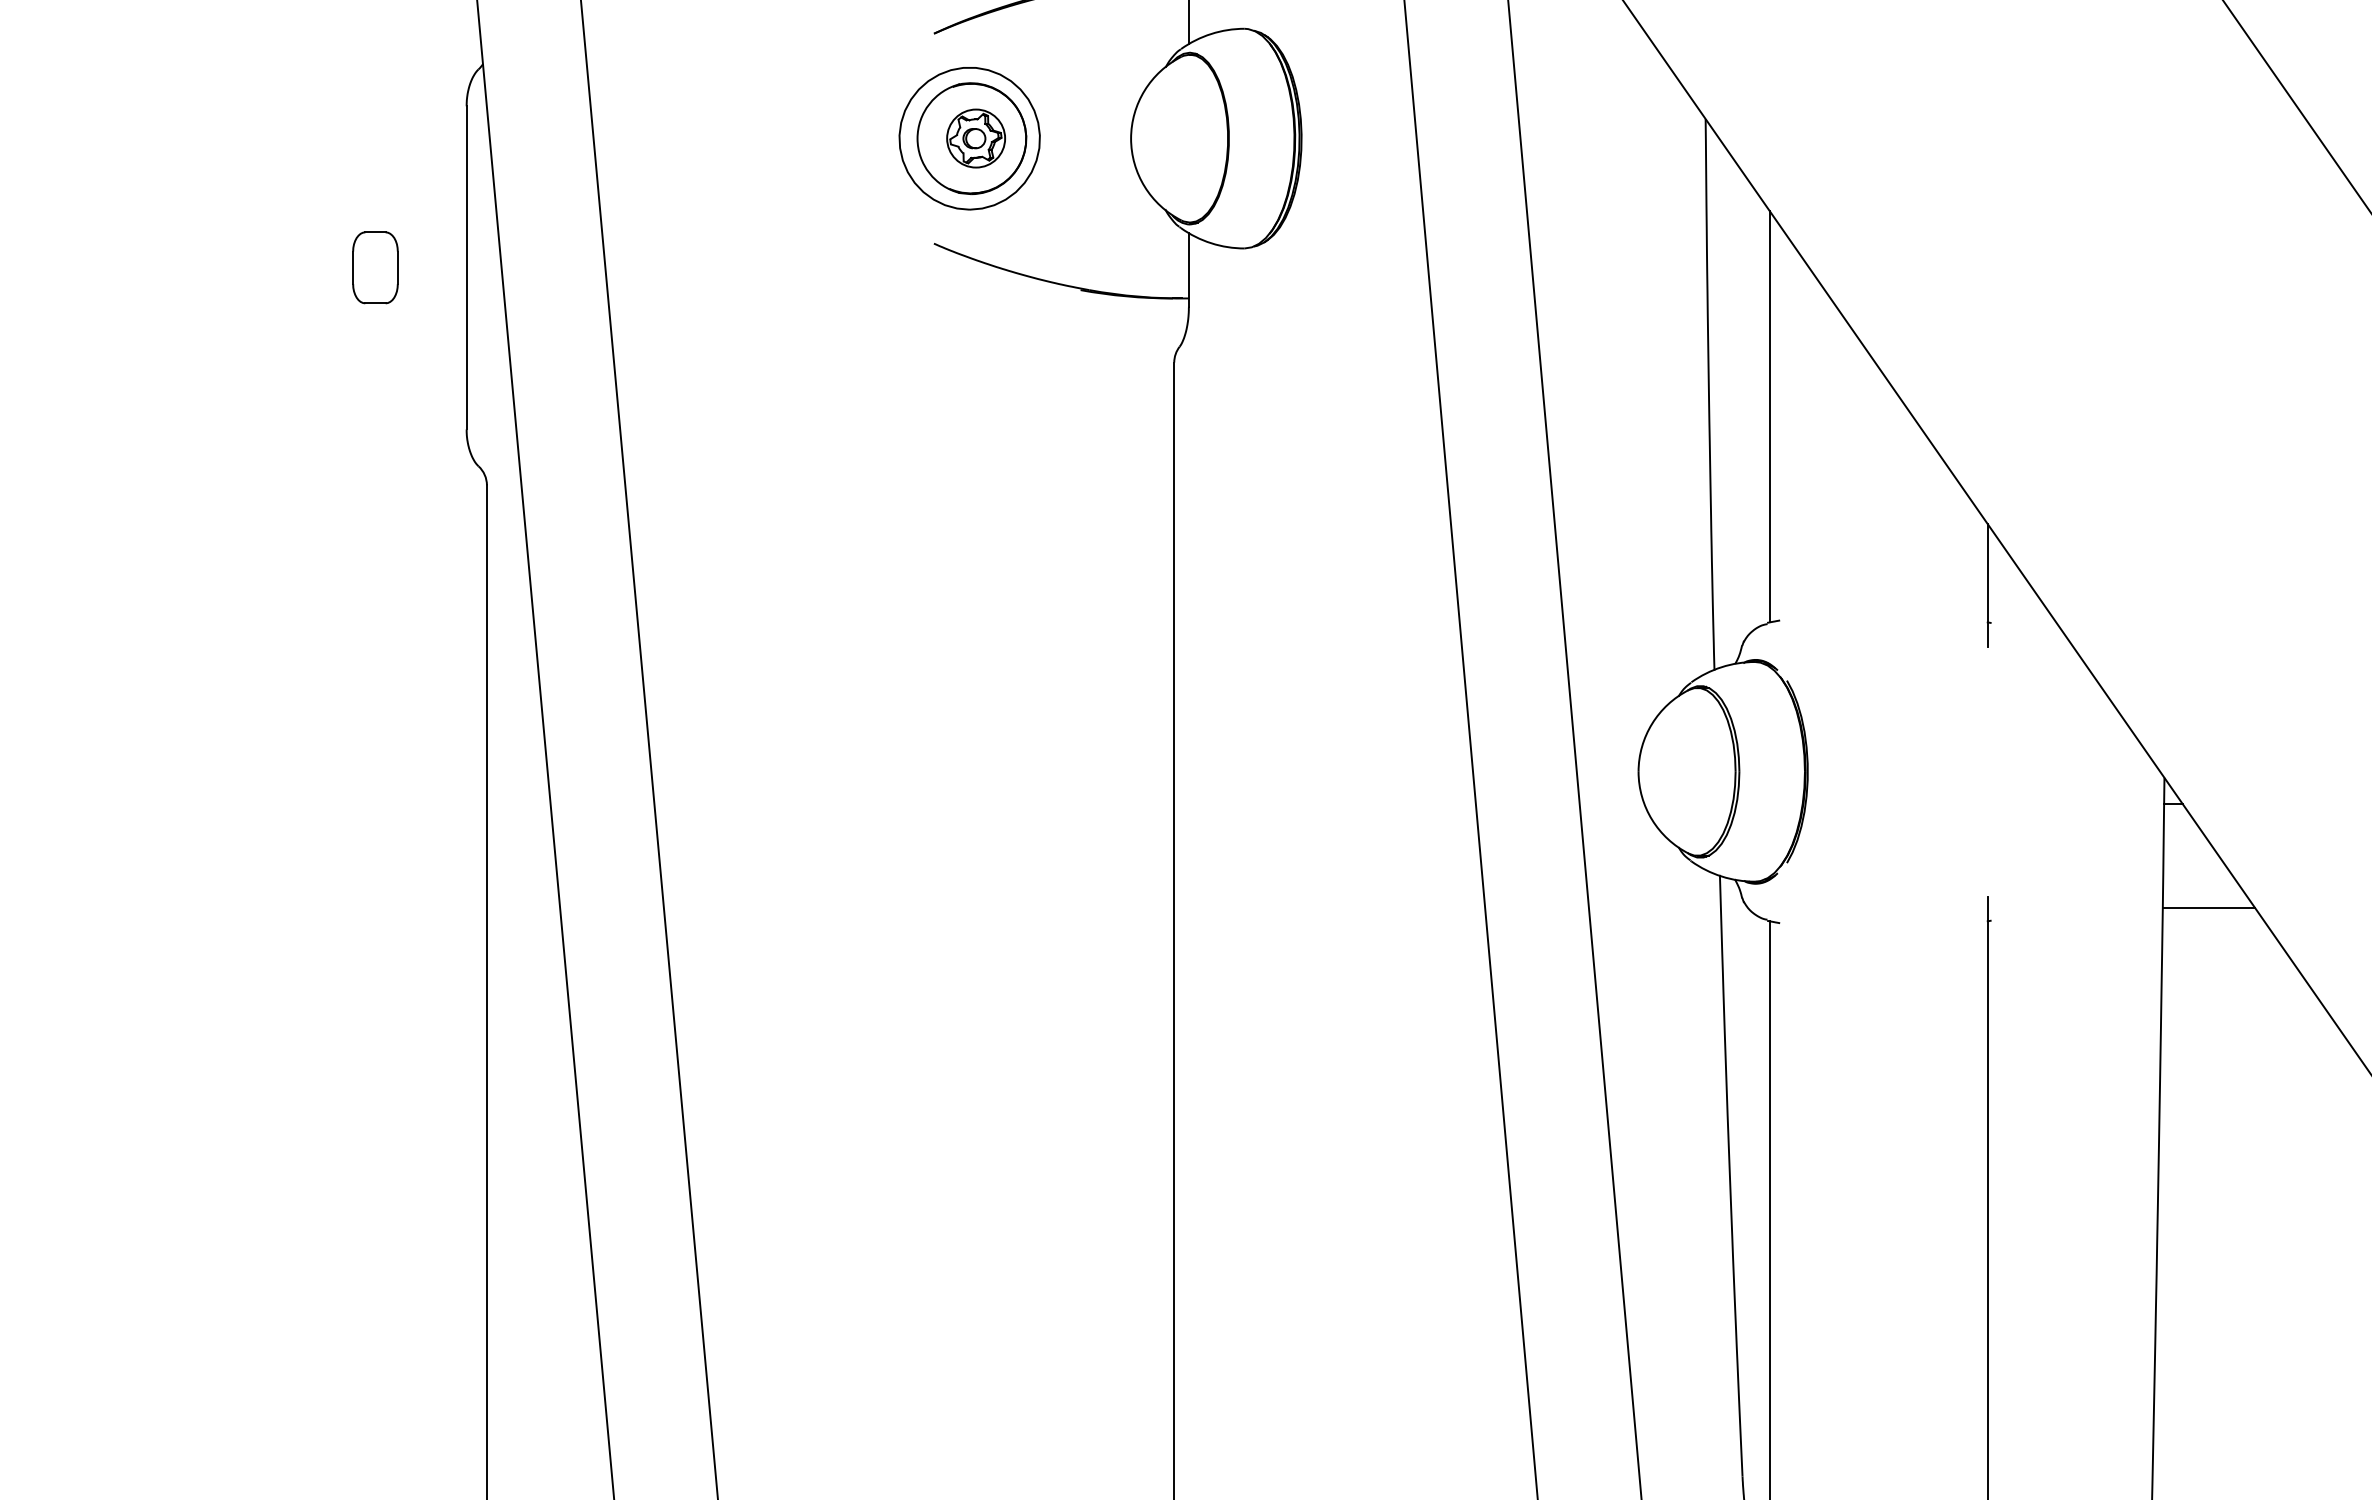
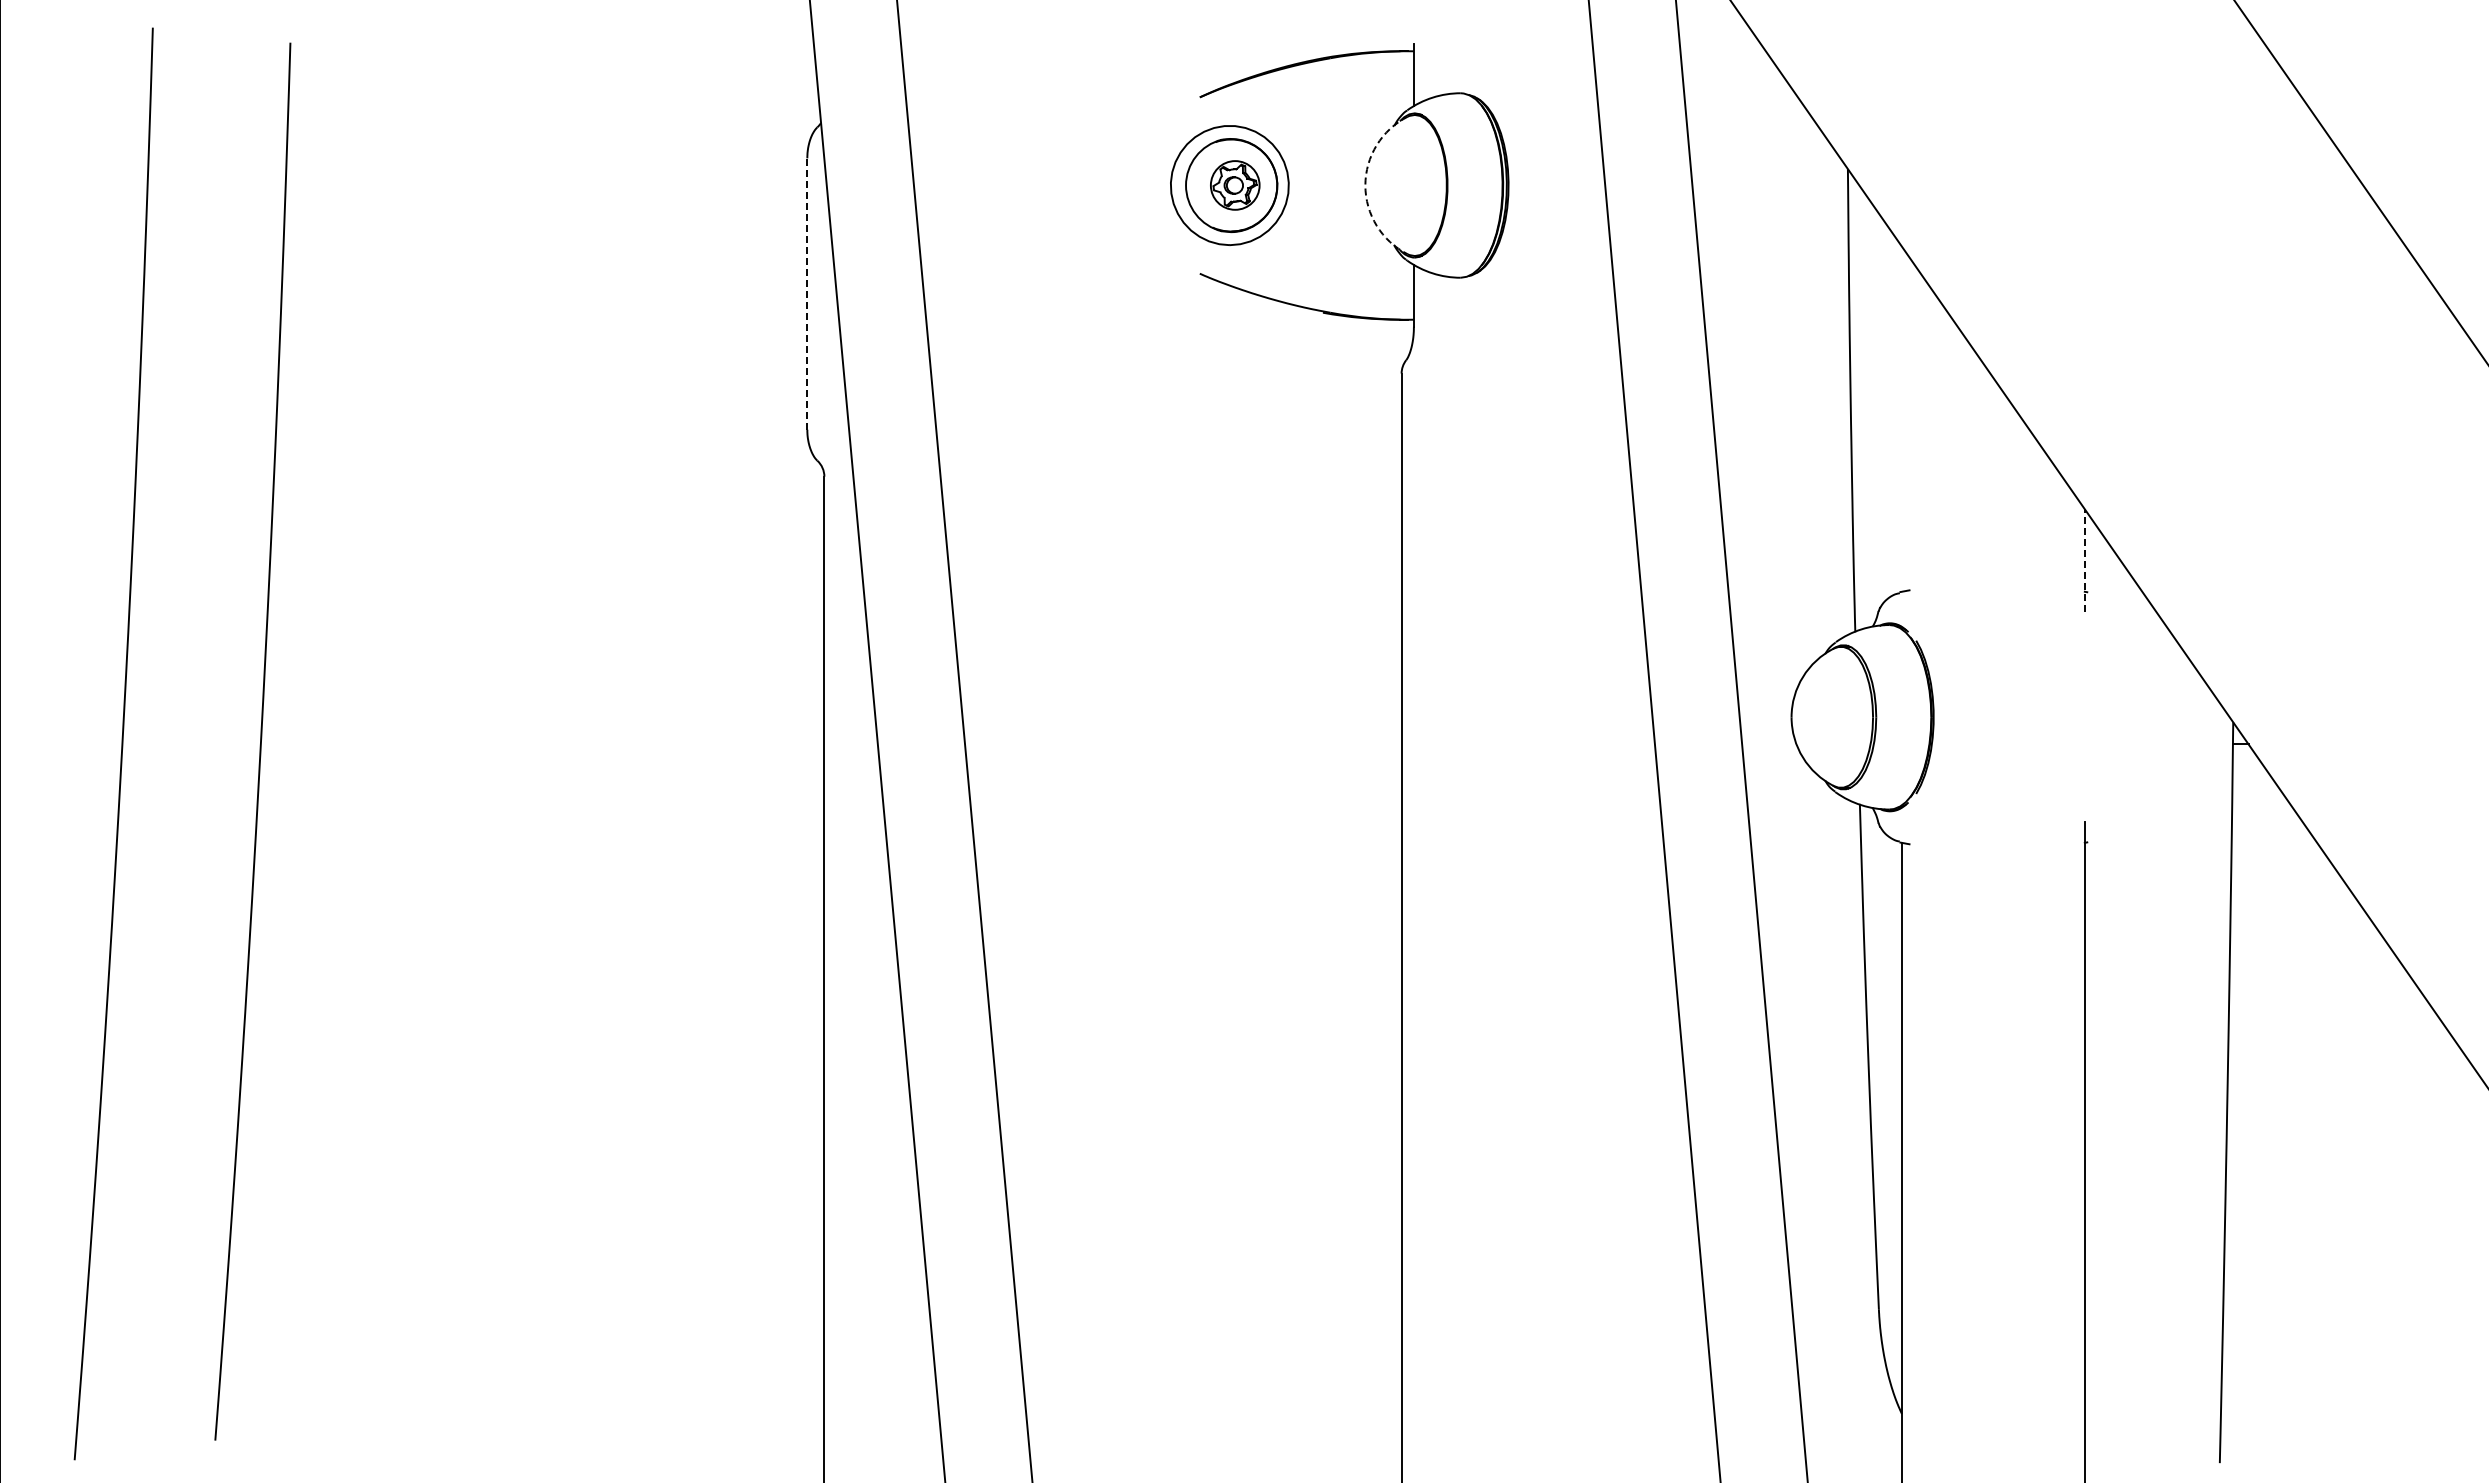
arc: (1131, 138) -> (1365, 185), solid -> dashed
part: (375, 267) -> (730, 293), removed
line: (466, 268) -> (807, 294), solid -> dashed
line: (1769, 416) -> (1901, 418), removed
line: (1987, 585) -> (2084, 560), solid -> dashed
line: (2208, 907) -> (2270, 831), removed

